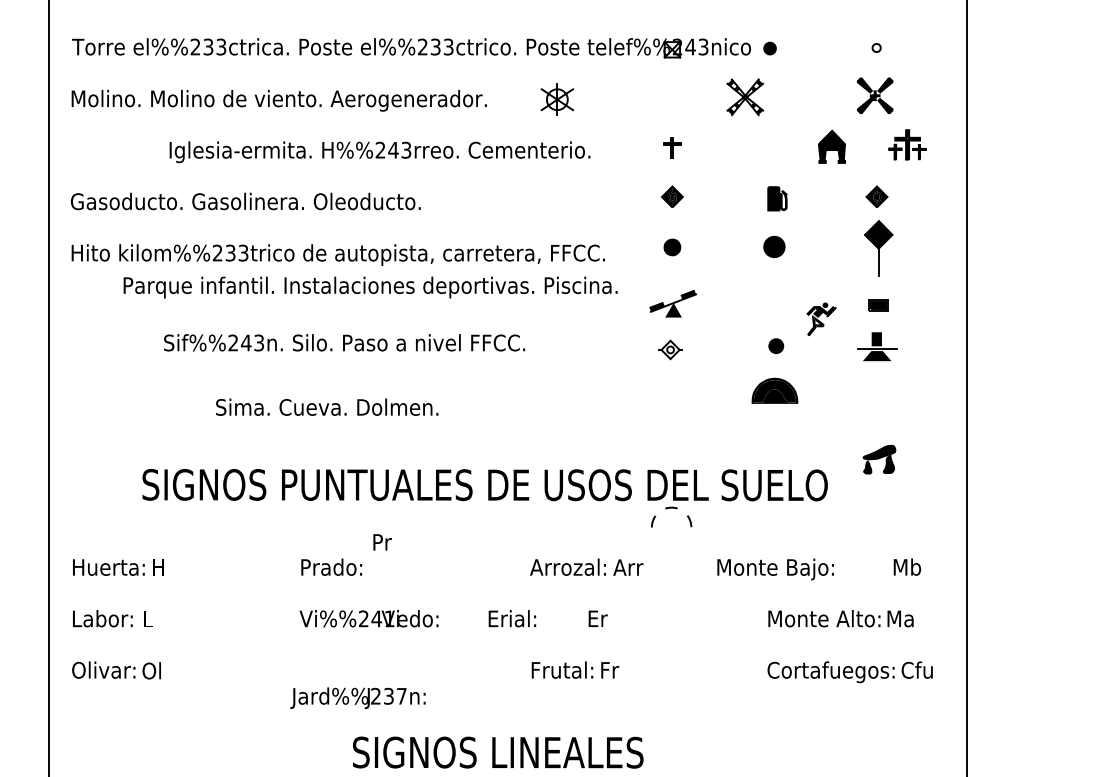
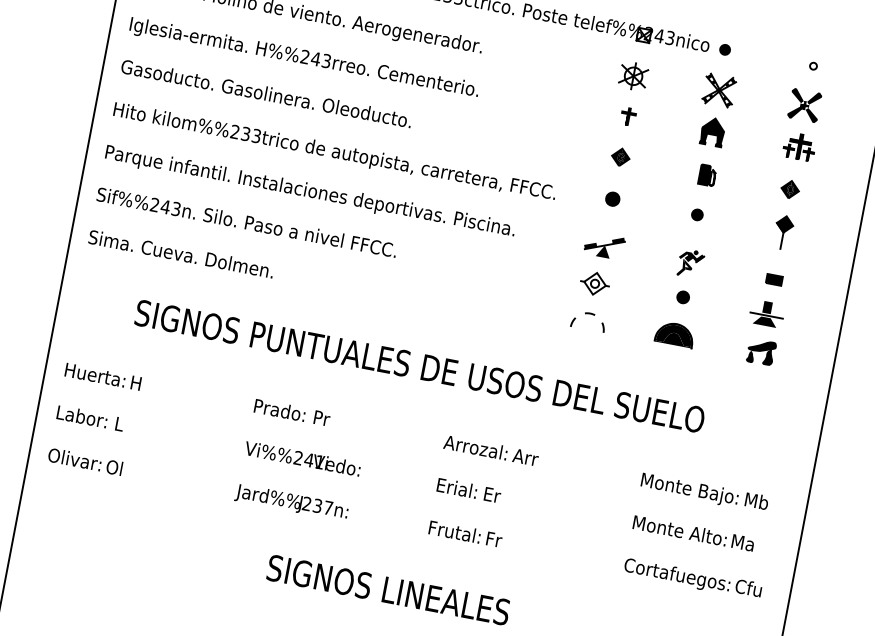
part: (745, 97) -> (719, 90), moved
part: (557, 99) -> (633, 76), moved
part: (907, 144) -> (799, 146), moved
part: (831, 146) -> (712, 131), moved
text: (379, 152) -> (303, 58), moved
part: (774, 246) -> (697, 214), size x0.62
part: (878, 247) -> (783, 231), size x0.71
text: (370, 287) -> (310, 192), moved
part: (821, 318) -> (690, 263), moved
text: (344, 342) -> (246, 222), moved
part: (670, 349) -> (595, 283), size x1.43
text: (327, 406) -> (181, 253), moved
part: (879, 459) -> (761, 352), moved
part: (671, 508) -> (590, 314), moved
text: (382, 542) -> (322, 418), moved
text: (775, 569) -> (689, 490), moved
text: (512, 618) -> (457, 488), moved
text: (357, 697) -> (291, 502), moved

